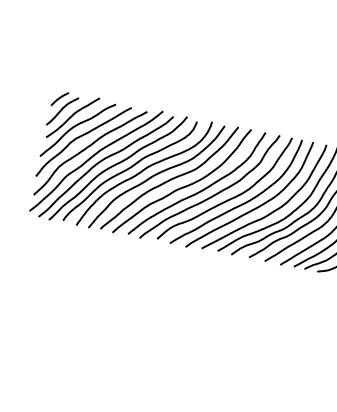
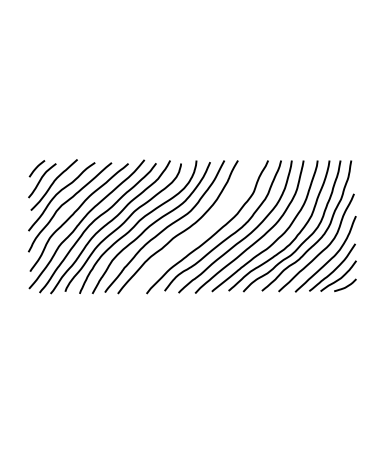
curve: (199, 190) -> (197, 233), removed

